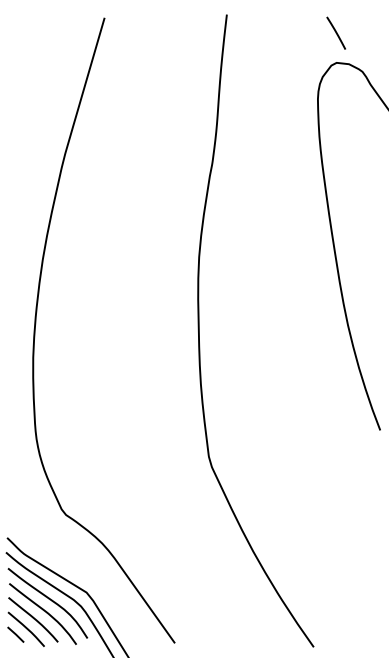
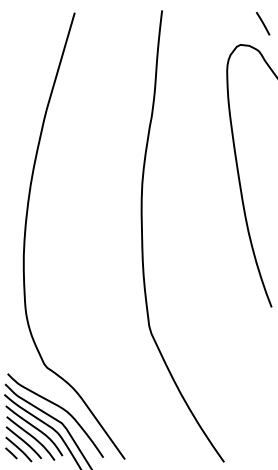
line: (335, 32) -> (262, 23), moved
curve: (84, 571) -> (60, 408), added

